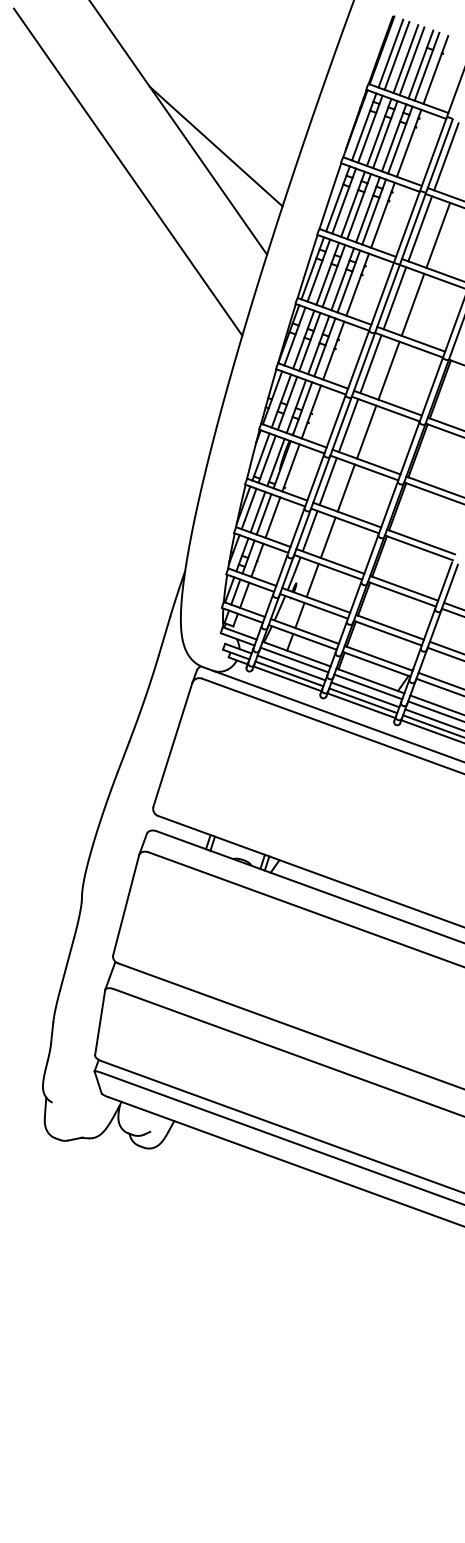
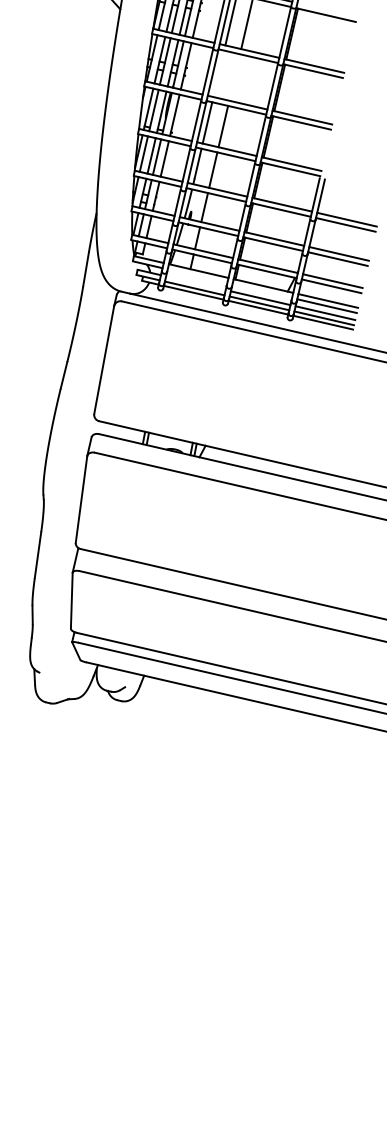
line: (348, 425) -> (218, 73), removed
line: (366, 431) -> (234, 76), removed
line: (294, 659) -> (197, 275), removed
line: (291, 667) -> (195, 282), removed
line: (368, 686) -> (262, 290), removed

